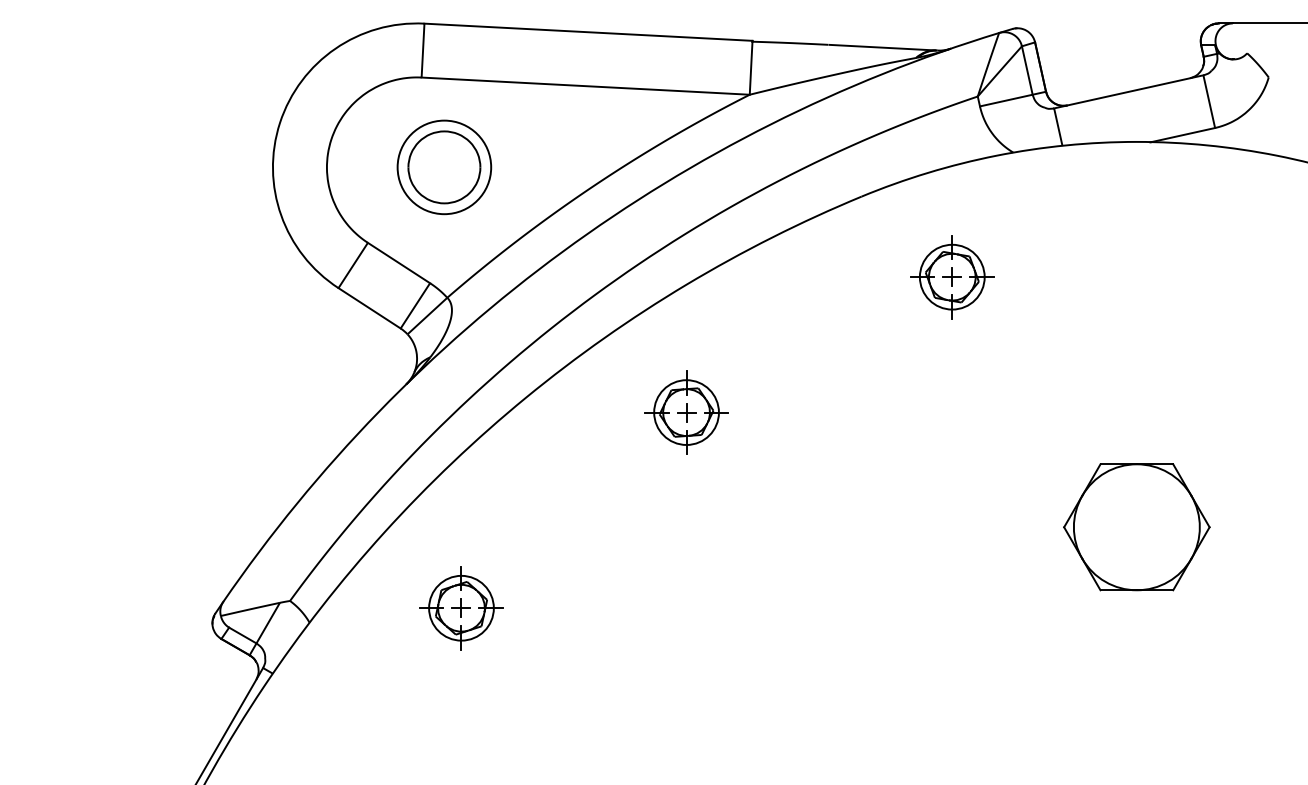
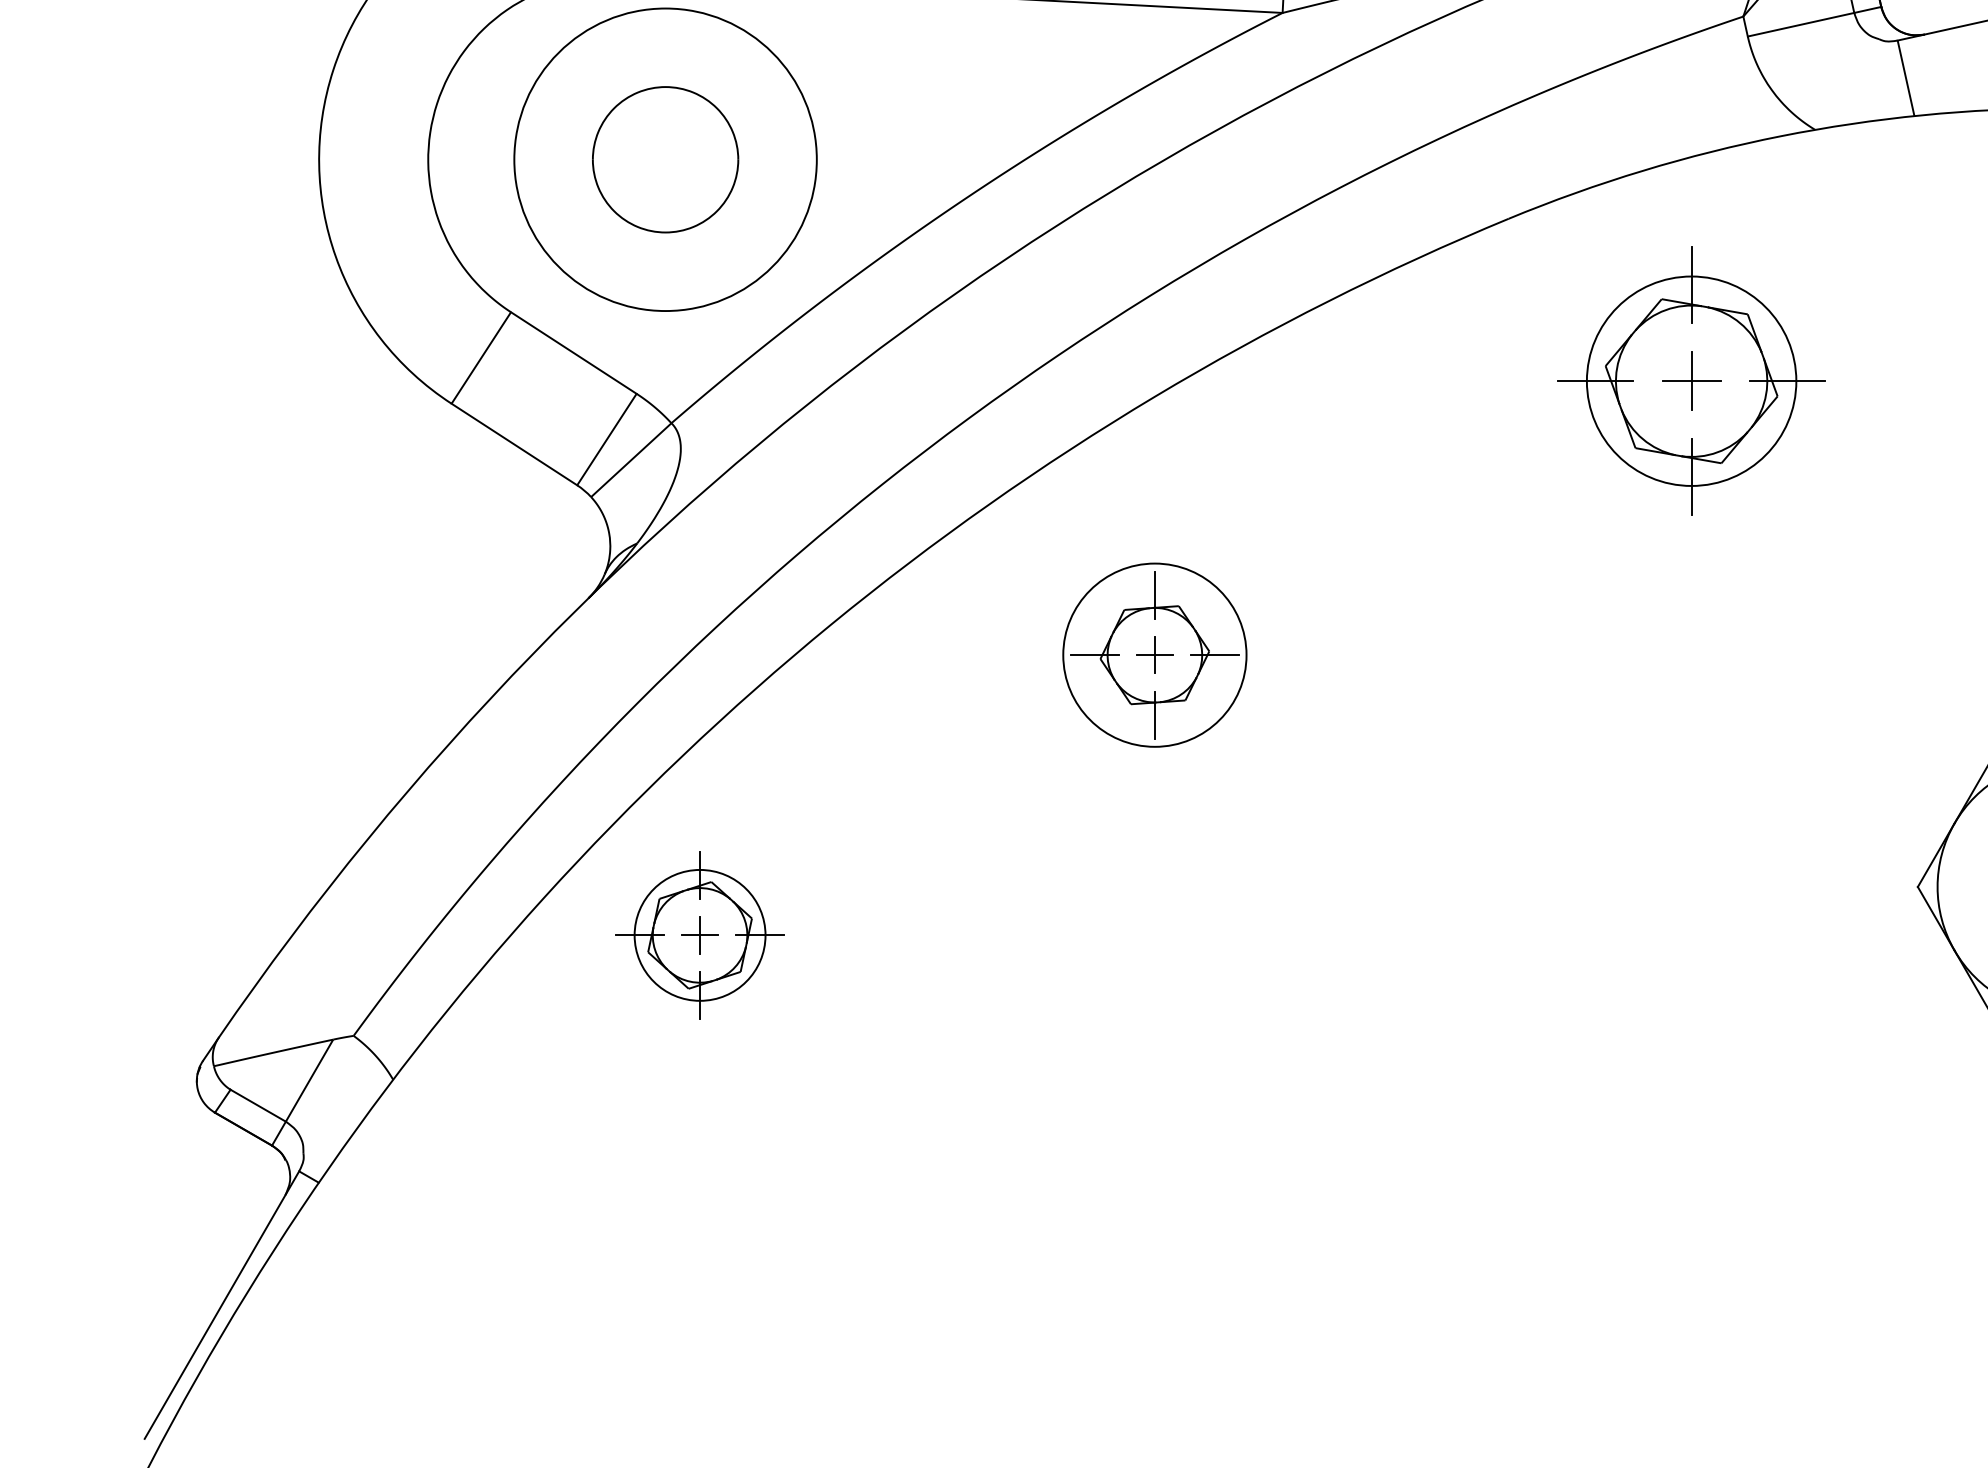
circle: (444, 167) -> (665, 159), size x1.6
part: (952, 277) -> (1692, 382), size x1.6
circle: (686, 412) -> (1154, 655), size x1.4
part: (461, 608) -> (700, 935), moved

